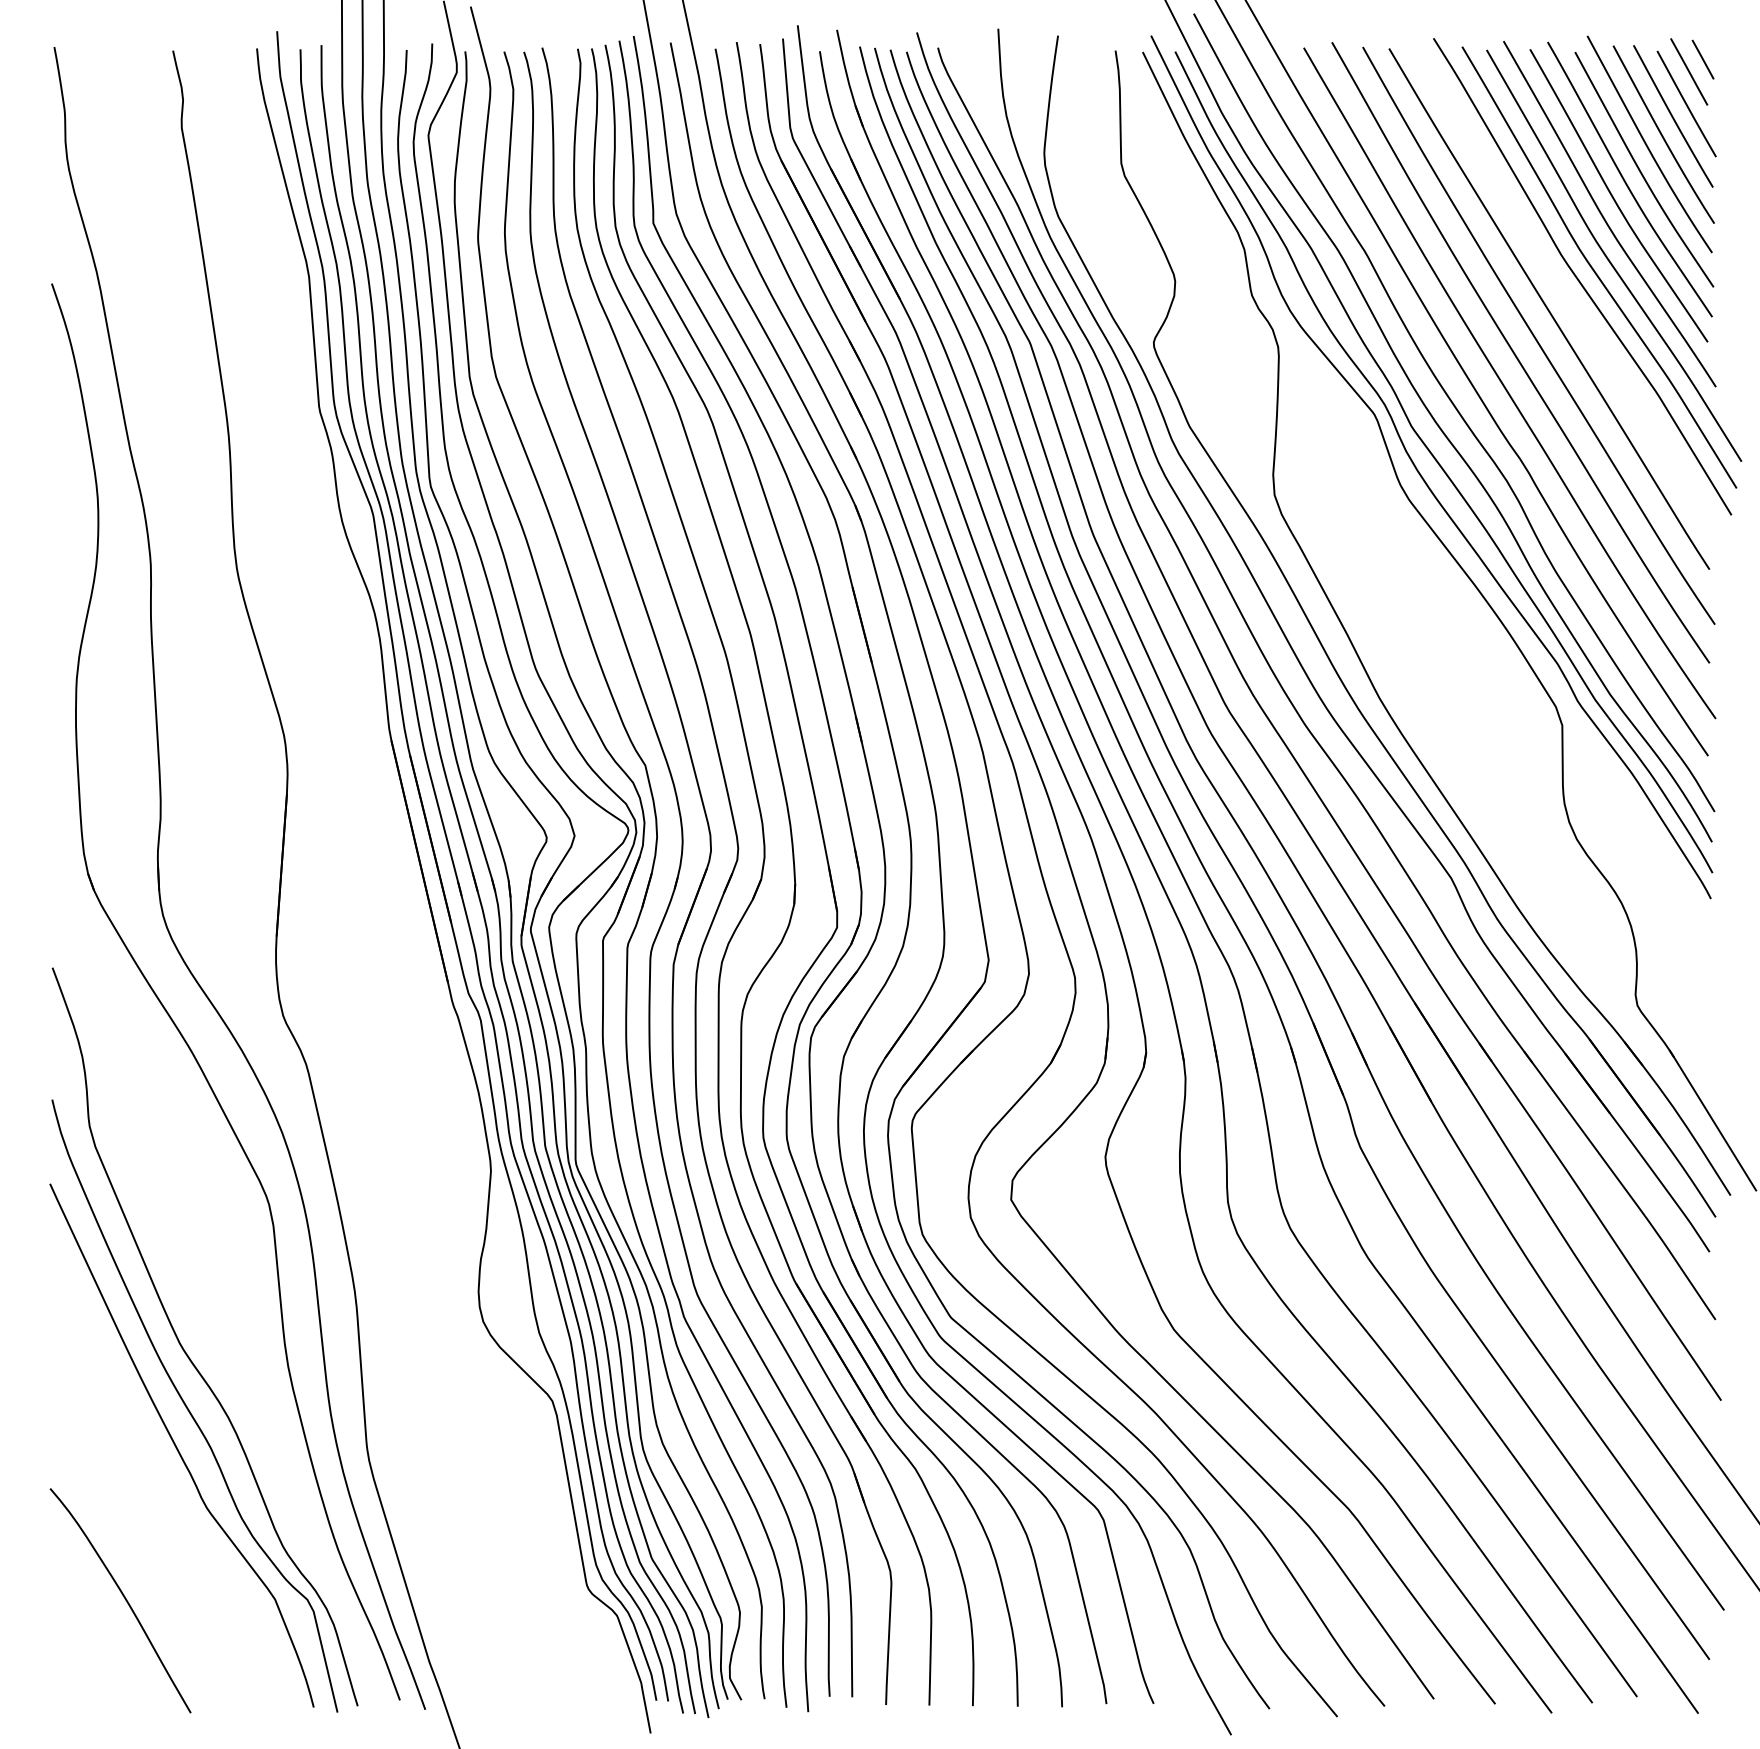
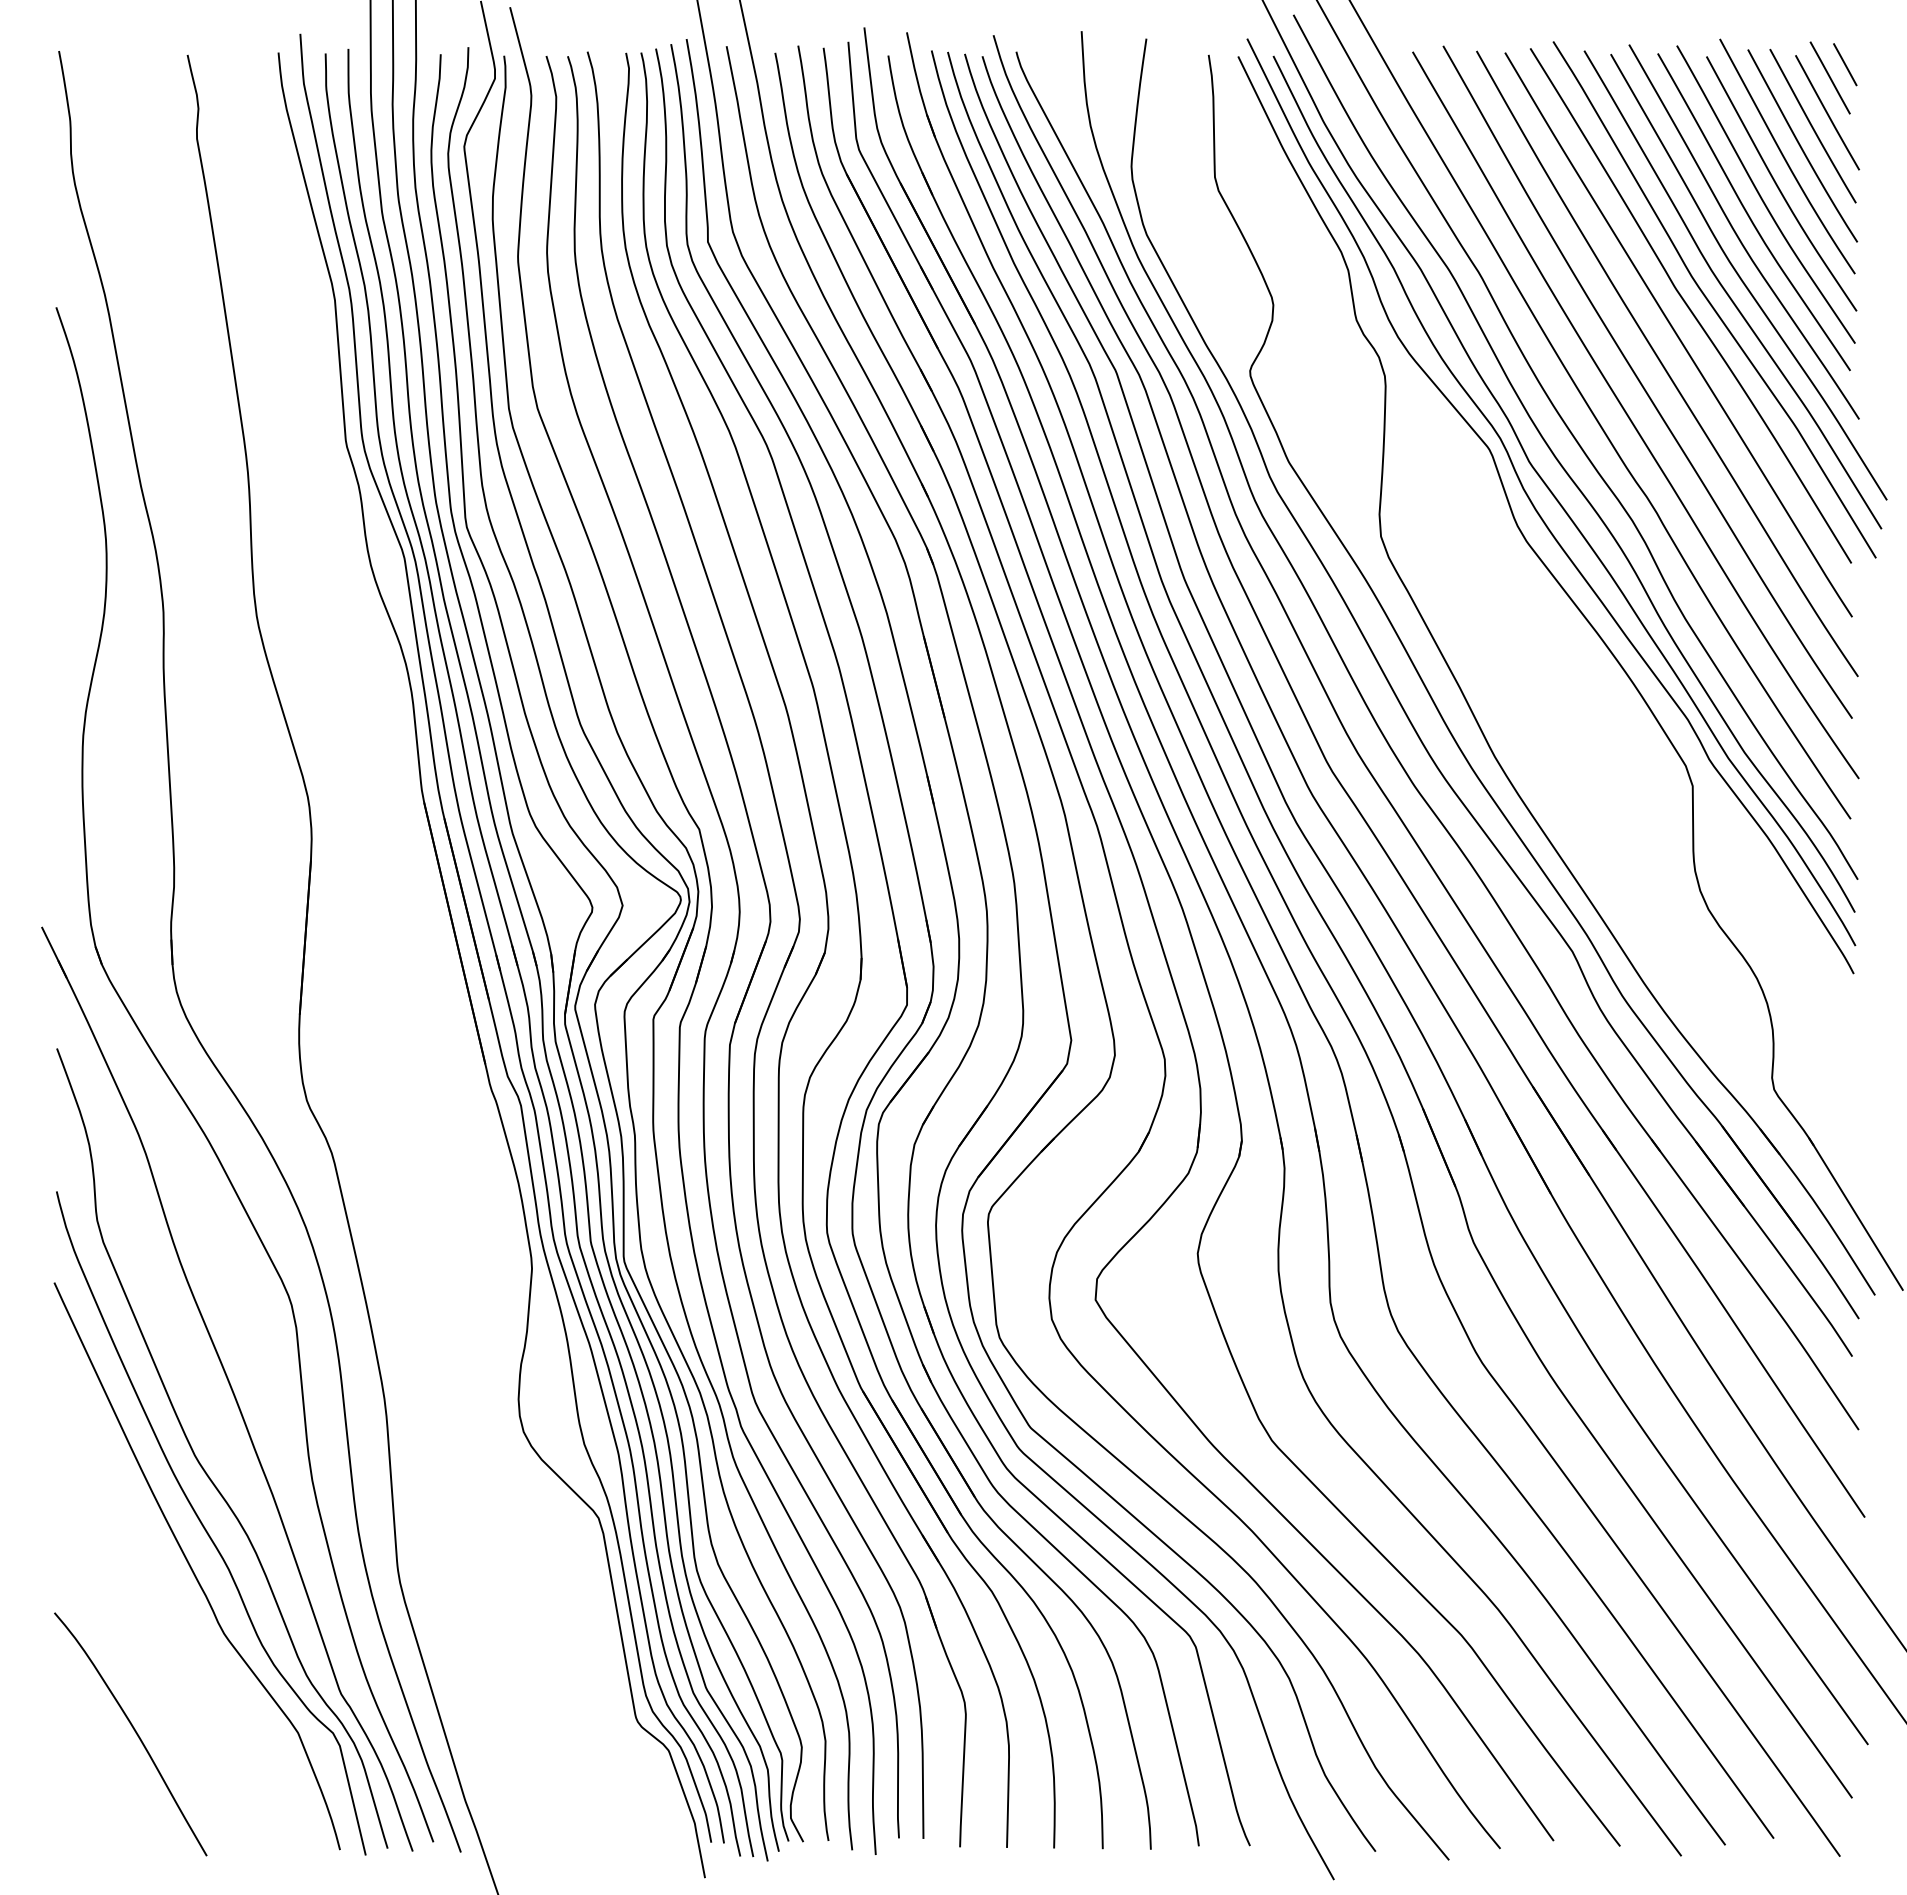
curve: (1559, 282) -> (1689, 306), added
part: (209, 1281) -> (227, 1388), added

